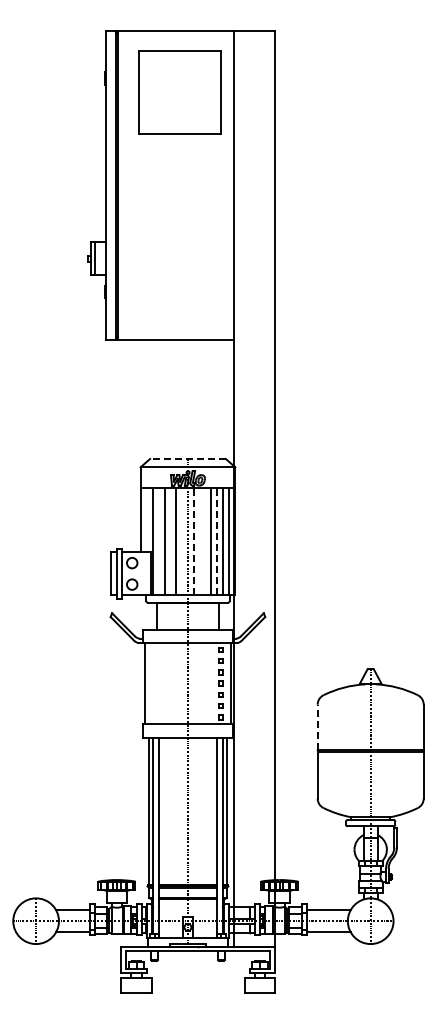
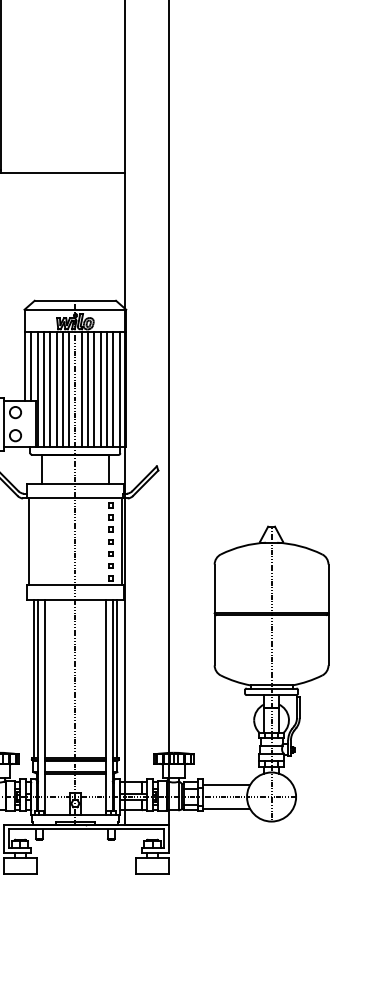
line: (187, 458) -> (74, 300), dashed -> solid
line: (146, 519) -> (30, 365), added
line: (158, 541) -> (43, 389), added
line: (170, 541) -> (56, 389), added
line: (182, 541) -> (69, 389), added
line: (193, 541) -> (81, 389), dashed -> solid
line: (199, 541) -> (87, 389), added
line: (205, 541) -> (94, 389), added
line: (217, 541) -> (107, 389), dashed -> solid
line: (317, 727) -> (214, 589), dashed -> solid

